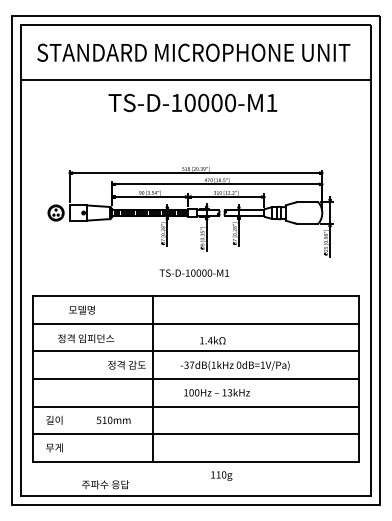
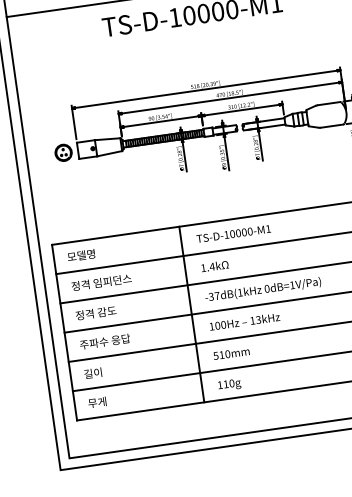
text: (194, 272) -> (233, 233), moved
text: (81, 309) -> (80, 254), moved
text: (86, 338) -> (101, 282), moved
text: (212, 340) -> (214, 266), moved
text: (126, 364) -> (95, 312), moved
text: (235, 365) -> (263, 289), moved
text: (216, 392) -> (244, 321), moved
text: (113, 420) -> (231, 353), moved
text: (221, 475) -> (229, 384), moved
text: (105, 484) -> (104, 341), moved

